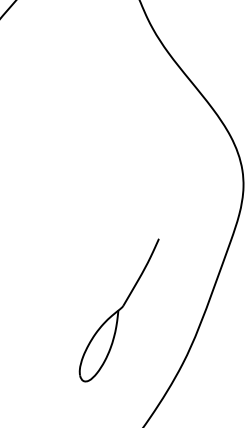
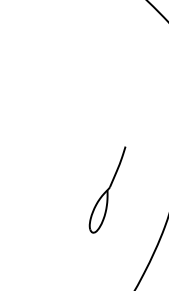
part: (118, 310) -> (107, 190), size x0.7

